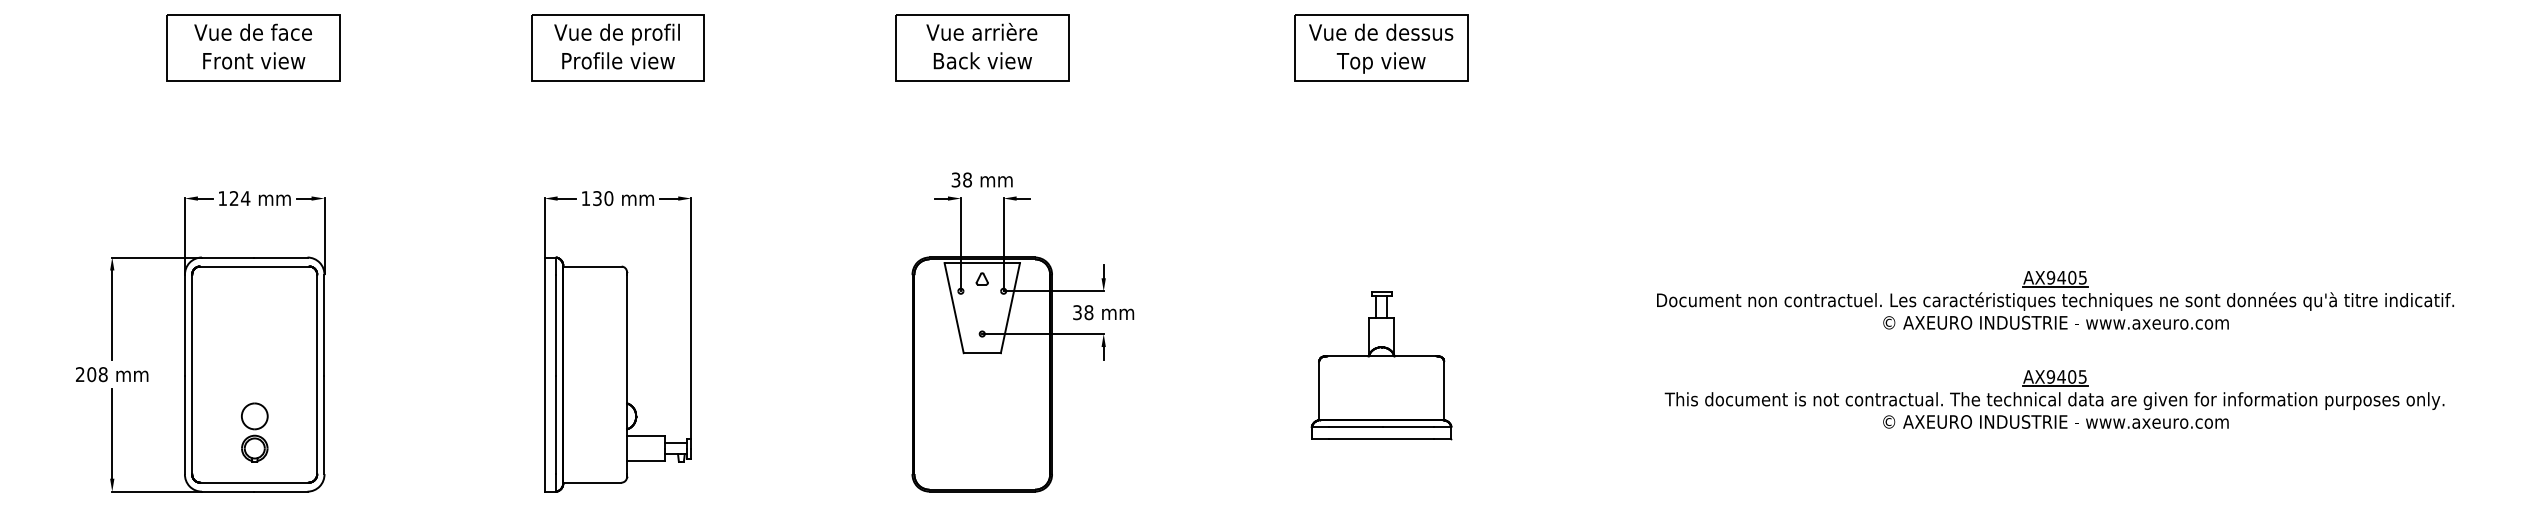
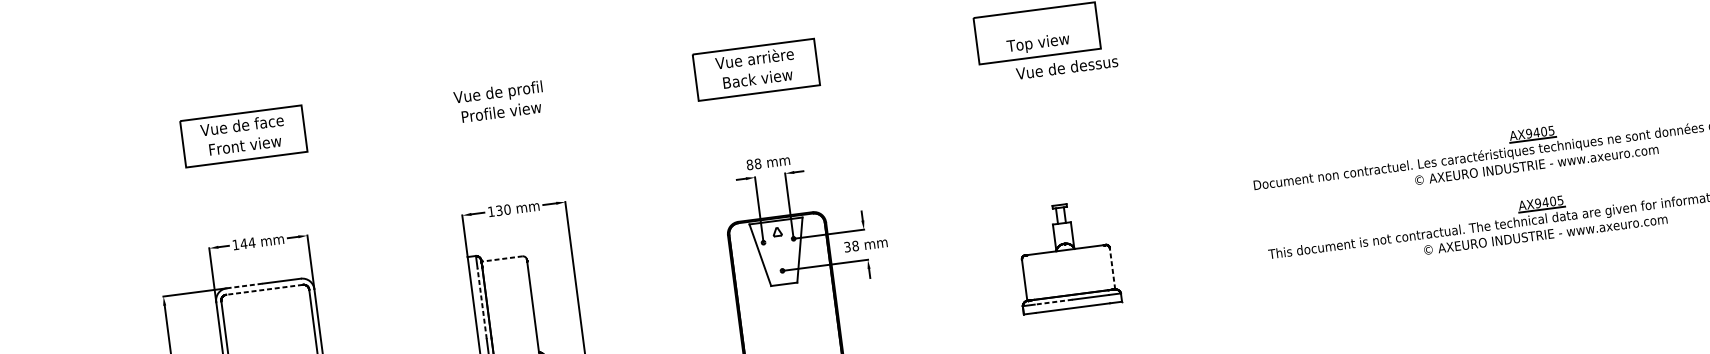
text: (1381, 31) -> (1067, 66), moved
part: (617, 47) -> (499, 102), removed
text: (955, 179) -> (749, 164), 38 -> 88
text: (233, 198) -> (243, 243), 124 -> 144
line: (227, 257) -> (244, 285), solid -> dashed
line: (254, 266) -> (264, 289), solid -> dashed
line: (591, 266) -> (501, 259), solid -> dashed
line: (556, 324) -> (482, 303), solid -> dashed
line: (1444, 390) -> (1112, 268), solid -> dashed
line: (1355, 427) -> (1053, 302), solid -> dashed

